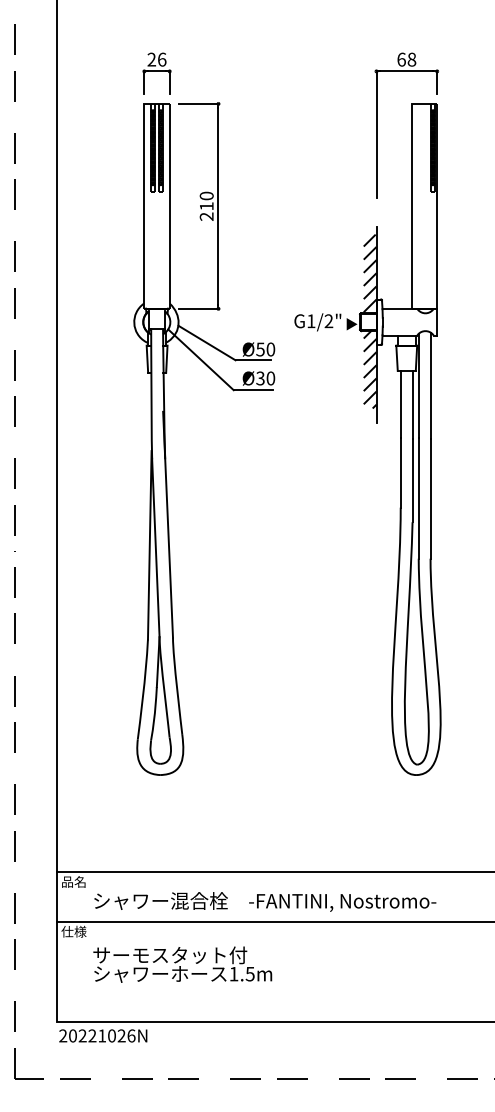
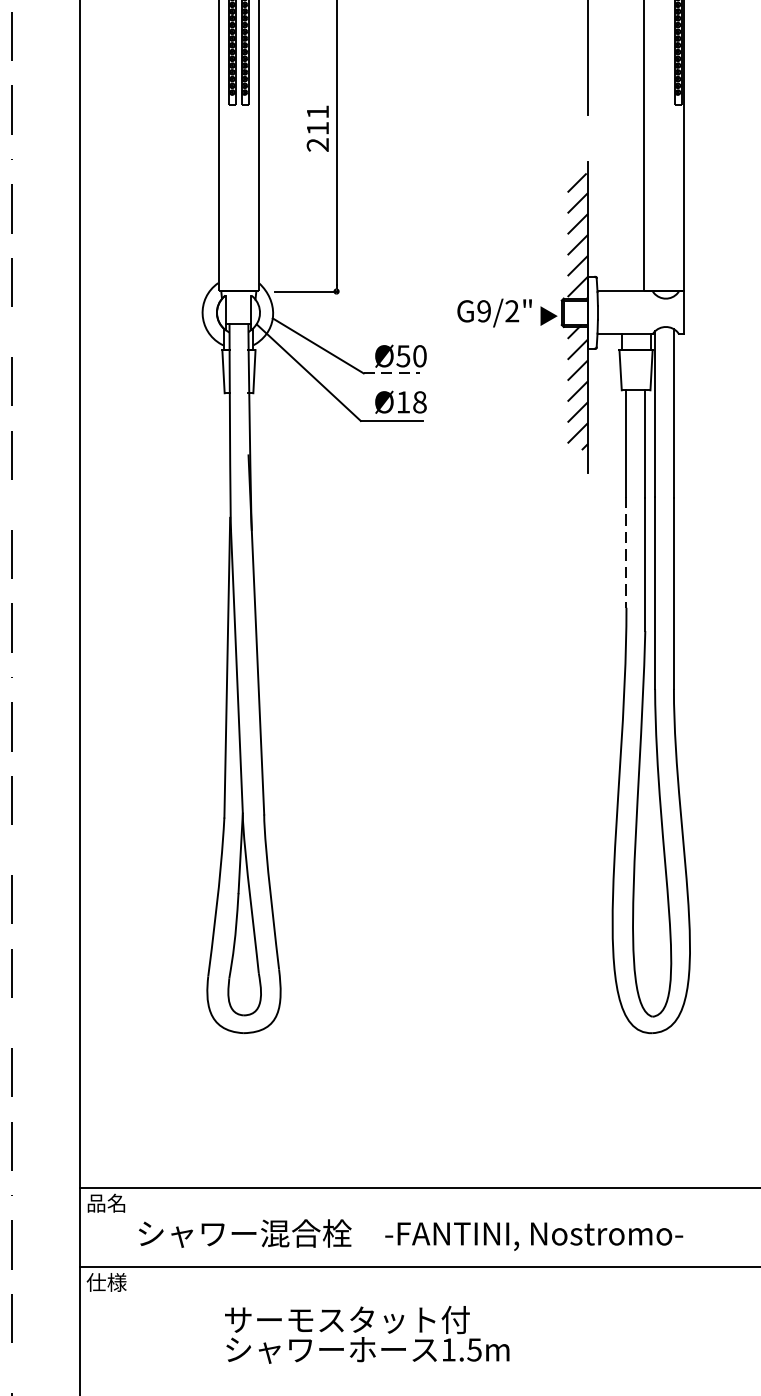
text: (206, 195) -> (317, 111), 210 -> 211
text: (311, 321) -> (484, 311), G1/2" -> G9/2"
line: (253, 360) -> (392, 373), solid -> dashed
text: (265, 378) -> (411, 402), Ø30 -> Ø18
line: (400, 472) -> (626, 551), solid -> dashed
text: (182, 964) -> (366, 1334), moved

